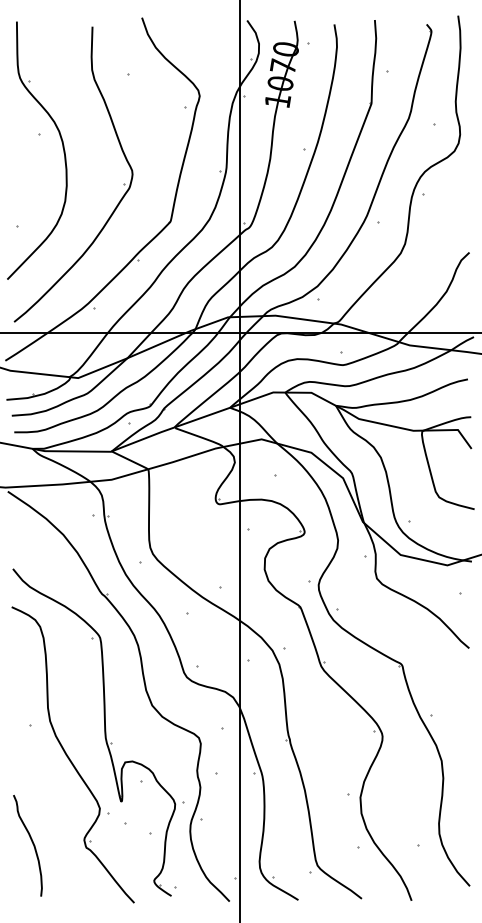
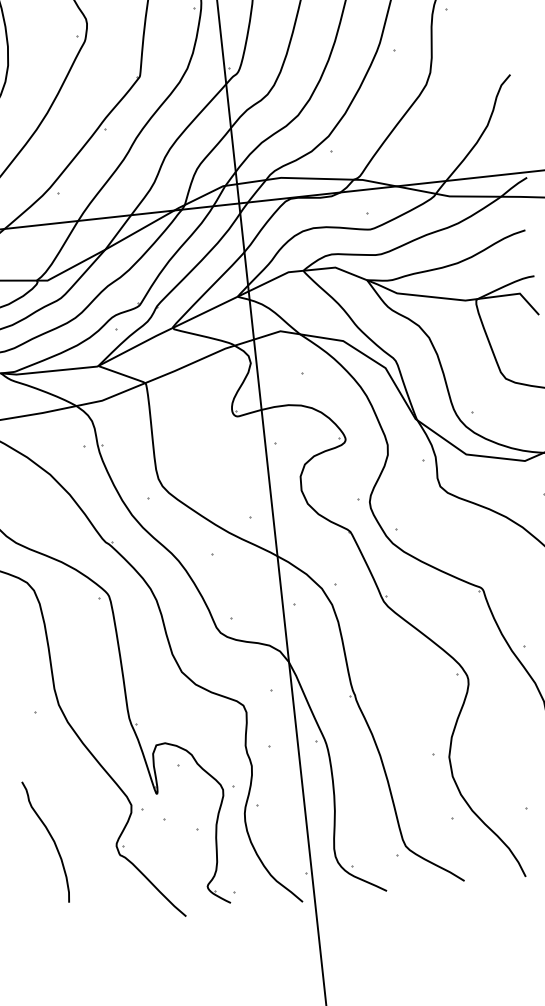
curve: (31, 842) -> (50, 837), moved

